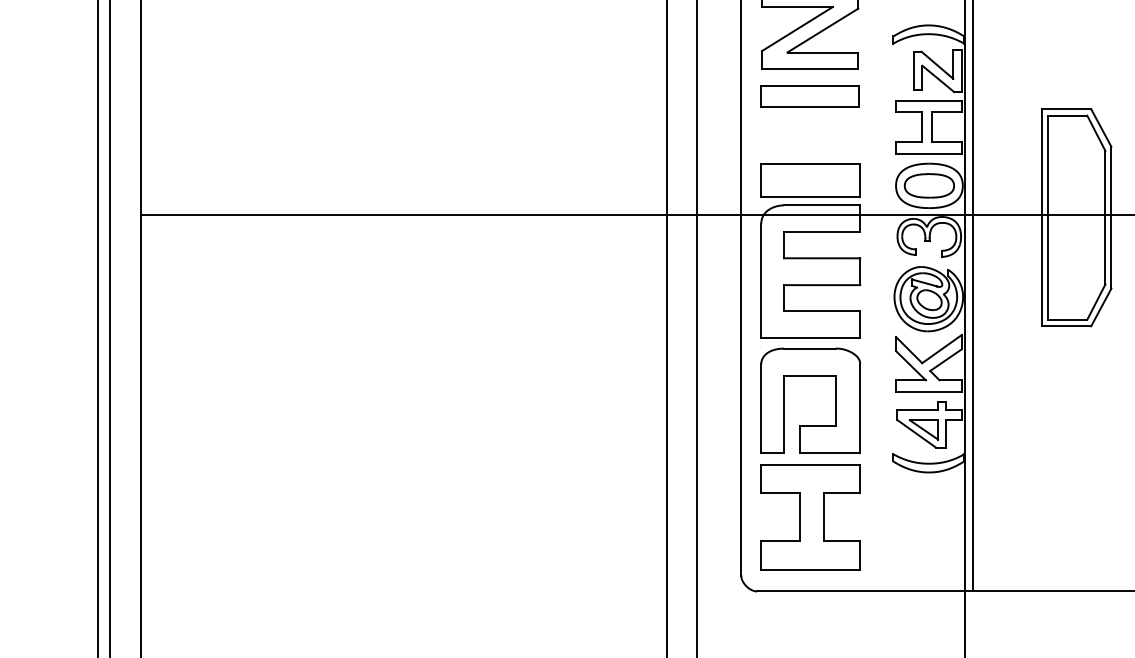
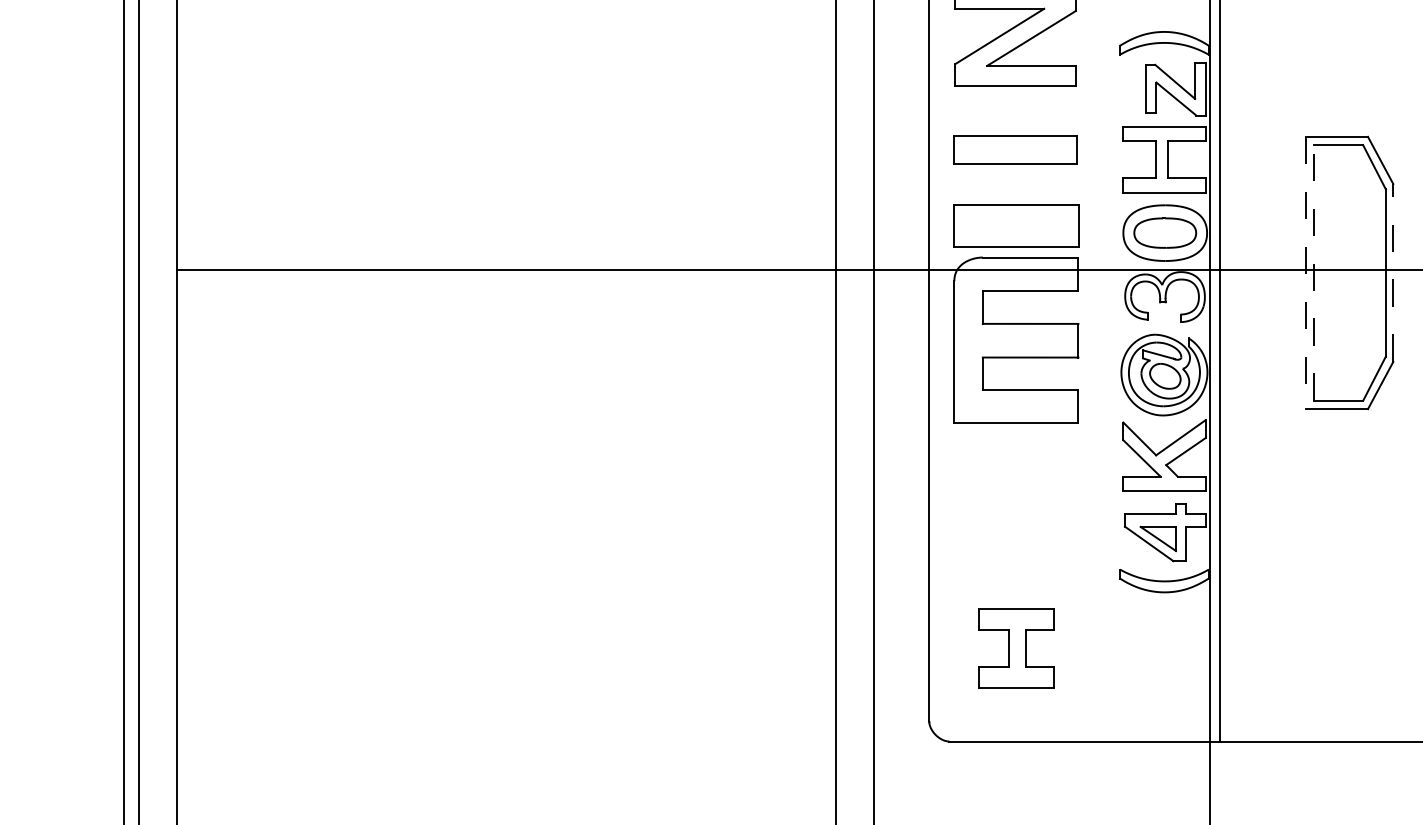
part: (809, 96) -> (1014, 149), moved
line: (1041, 217) -> (1305, 272), solid -> dashed
line: (1047, 217) -> (1313, 272), solid -> dashed
line: (1111, 217) -> (1393, 272), solid -> dashed
part: (810, 376) -> (1016, 472), removed
part: (810, 517) -> (1016, 648), size x0.6

